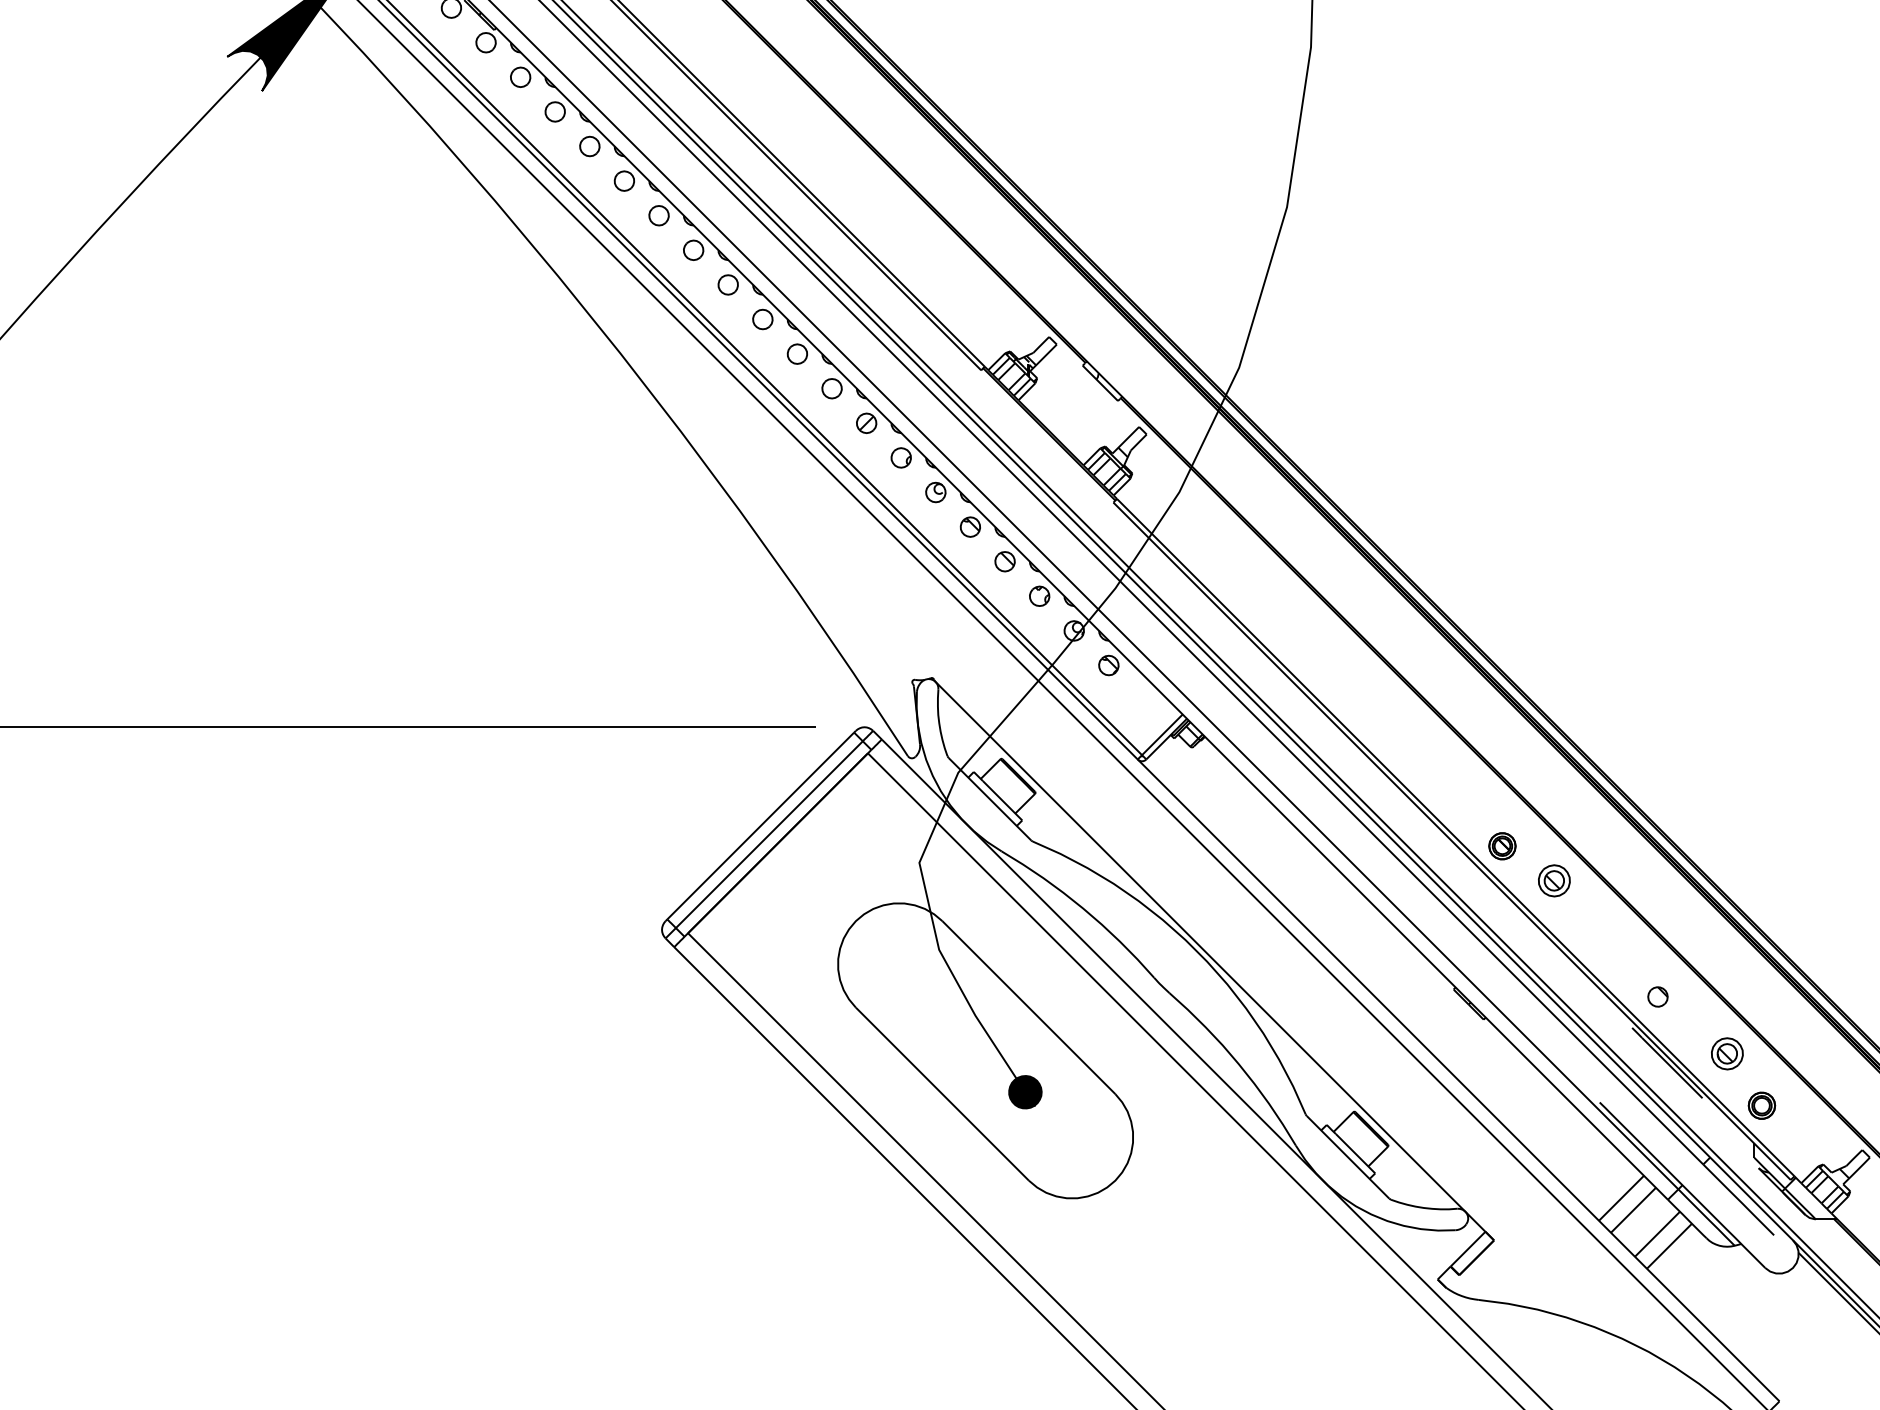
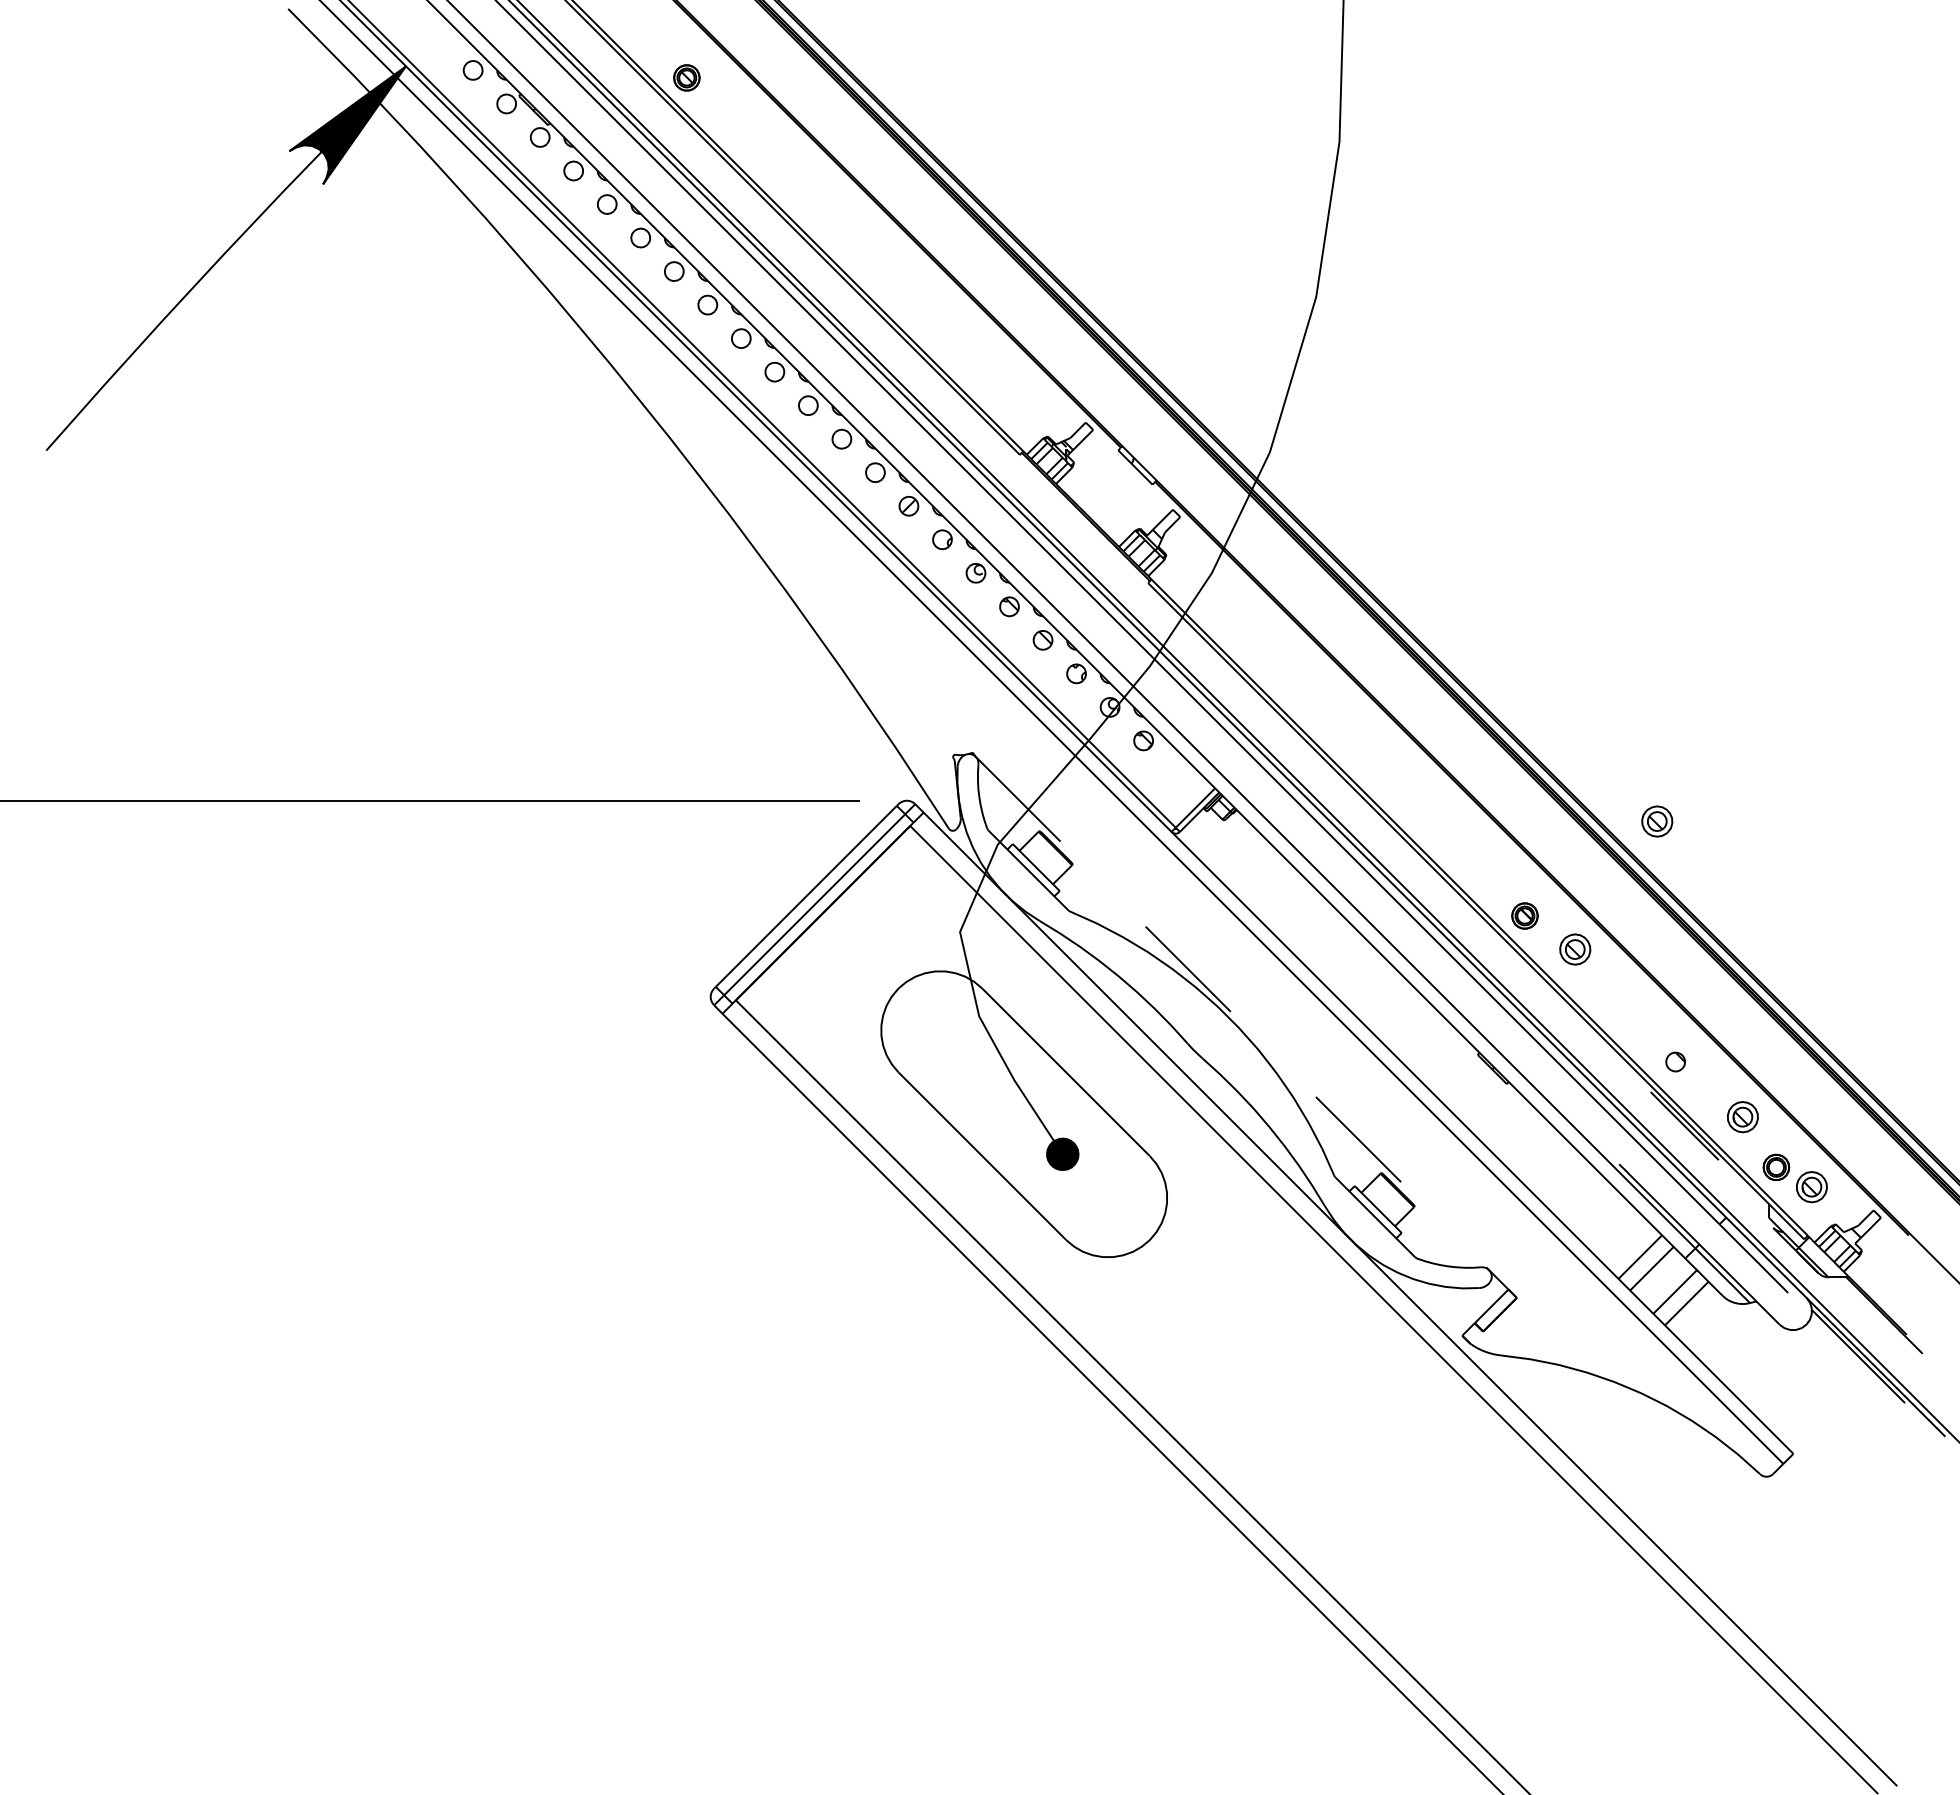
part: (1639, 748) -> (1657, 821), added
line: (1215, 961) -> (1246, 1027), solid -> dashed
part: (1798, 1126) -> (1811, 1187), added

